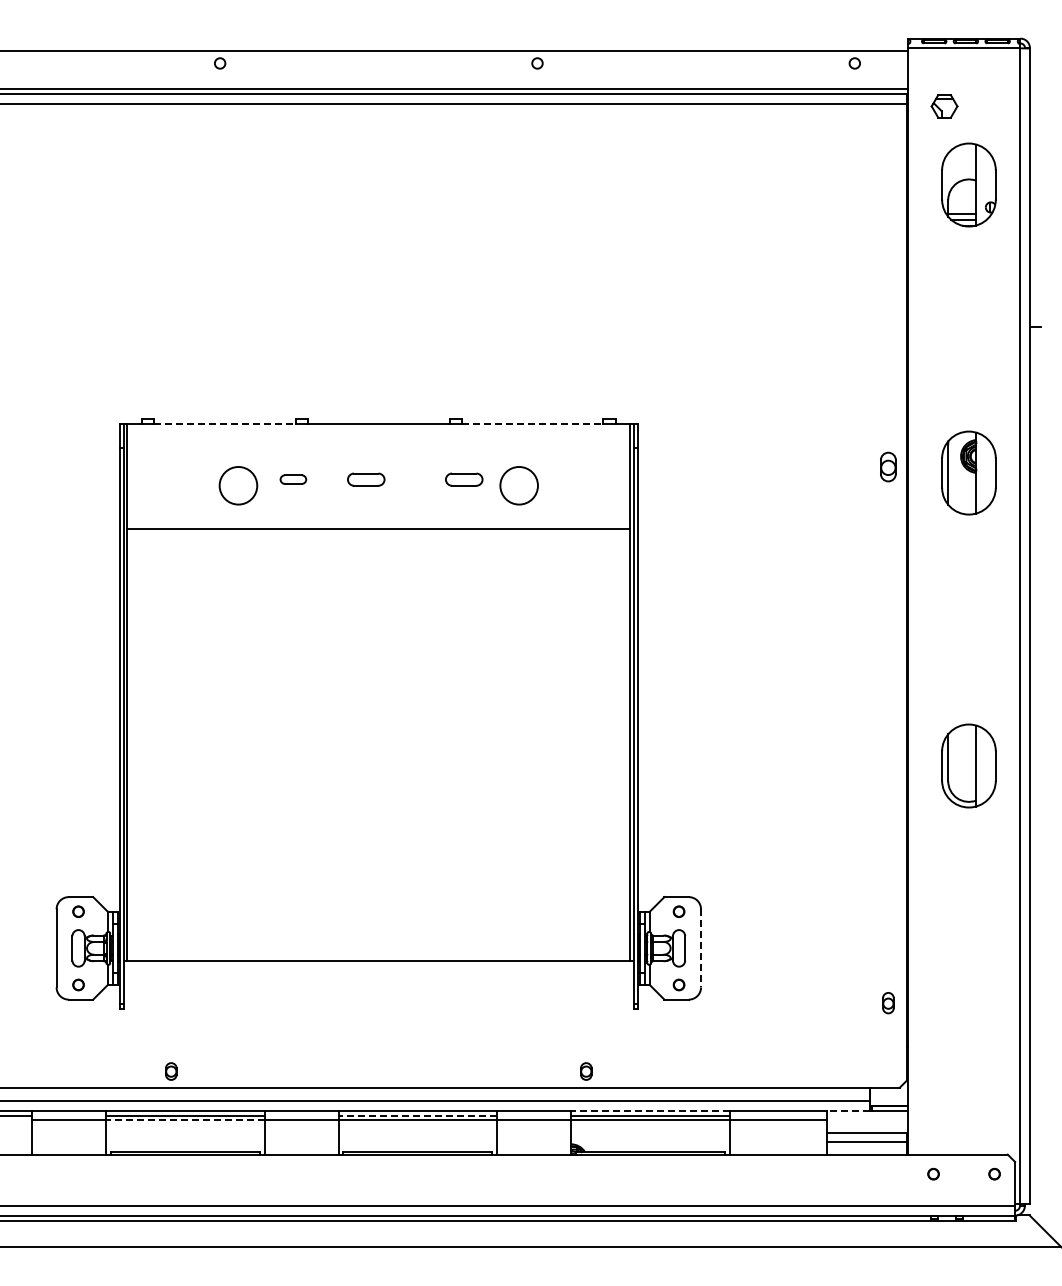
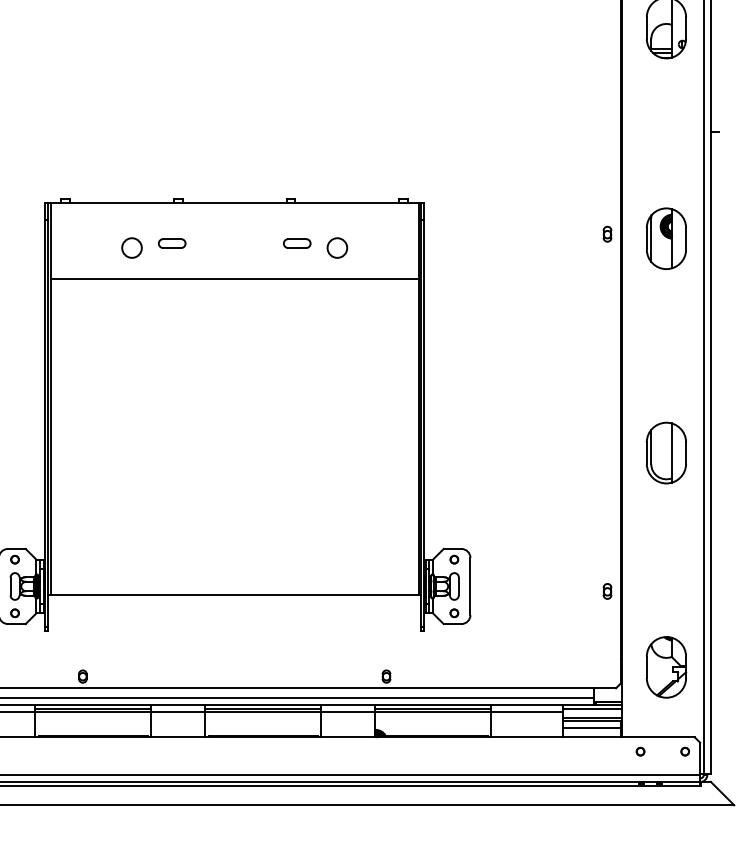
line: (225, 423) -> (122, 202), dashed -> solid
line: (532, 423) -> (347, 202), dashed -> solid
part: (888, 466) -> (607, 233), size x0.71
part: (293, 479) -> (172, 243), size x1.43
part: (366, 479) -> (225, 243), removed
circle: (238, 485) -> (132, 247), size x0.71
circle: (518, 485) -> (336, 247), size x0.71
line: (701, 948) -> (470, 586), dashed -> solid
part: (888, 1003) -> (607, 591), moved
part: (968, 1058) -> (666, 667), added
line: (649, 1110) -> (432, 705), dashed -> solid
line: (848, 1110) -> (578, 705), dashed -> solid
line: (417, 1115) -> (263, 708), dashed -> solid
line: (867, 1115) -> (592, 708), added
line: (184, 1120) -> (92, 712), dashed -> solid
line: (867, 1127) -> (592, 717), added

